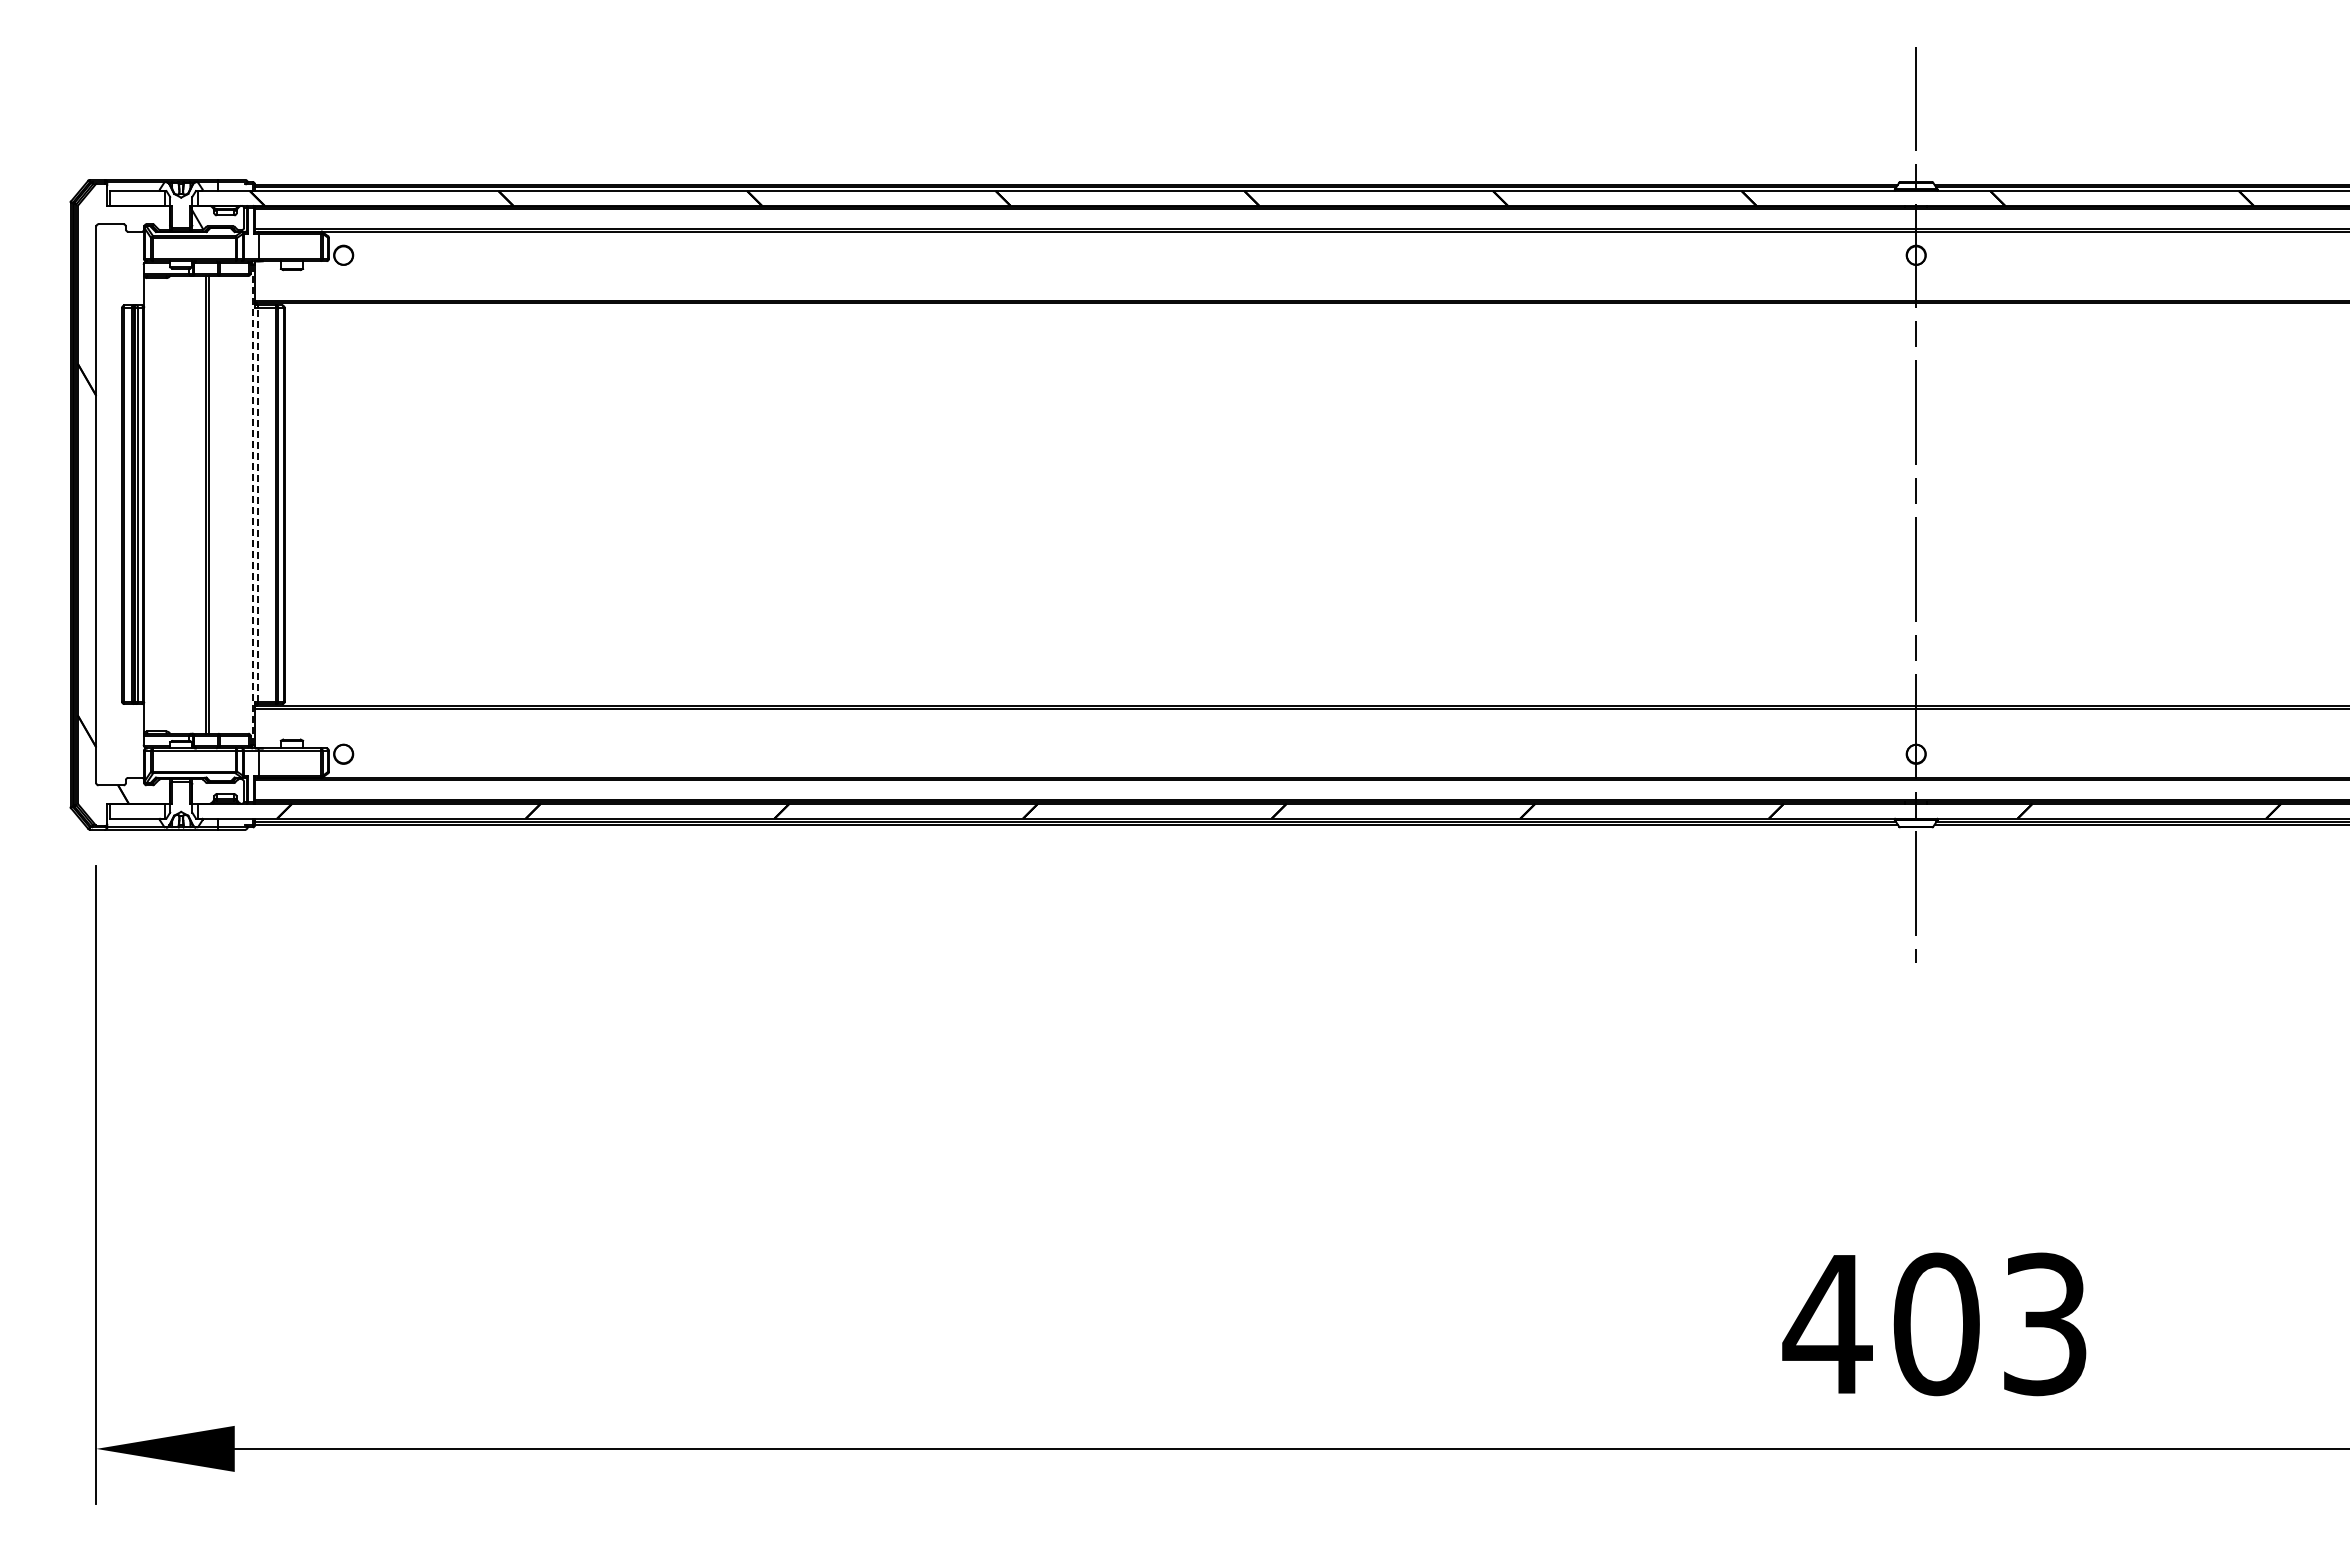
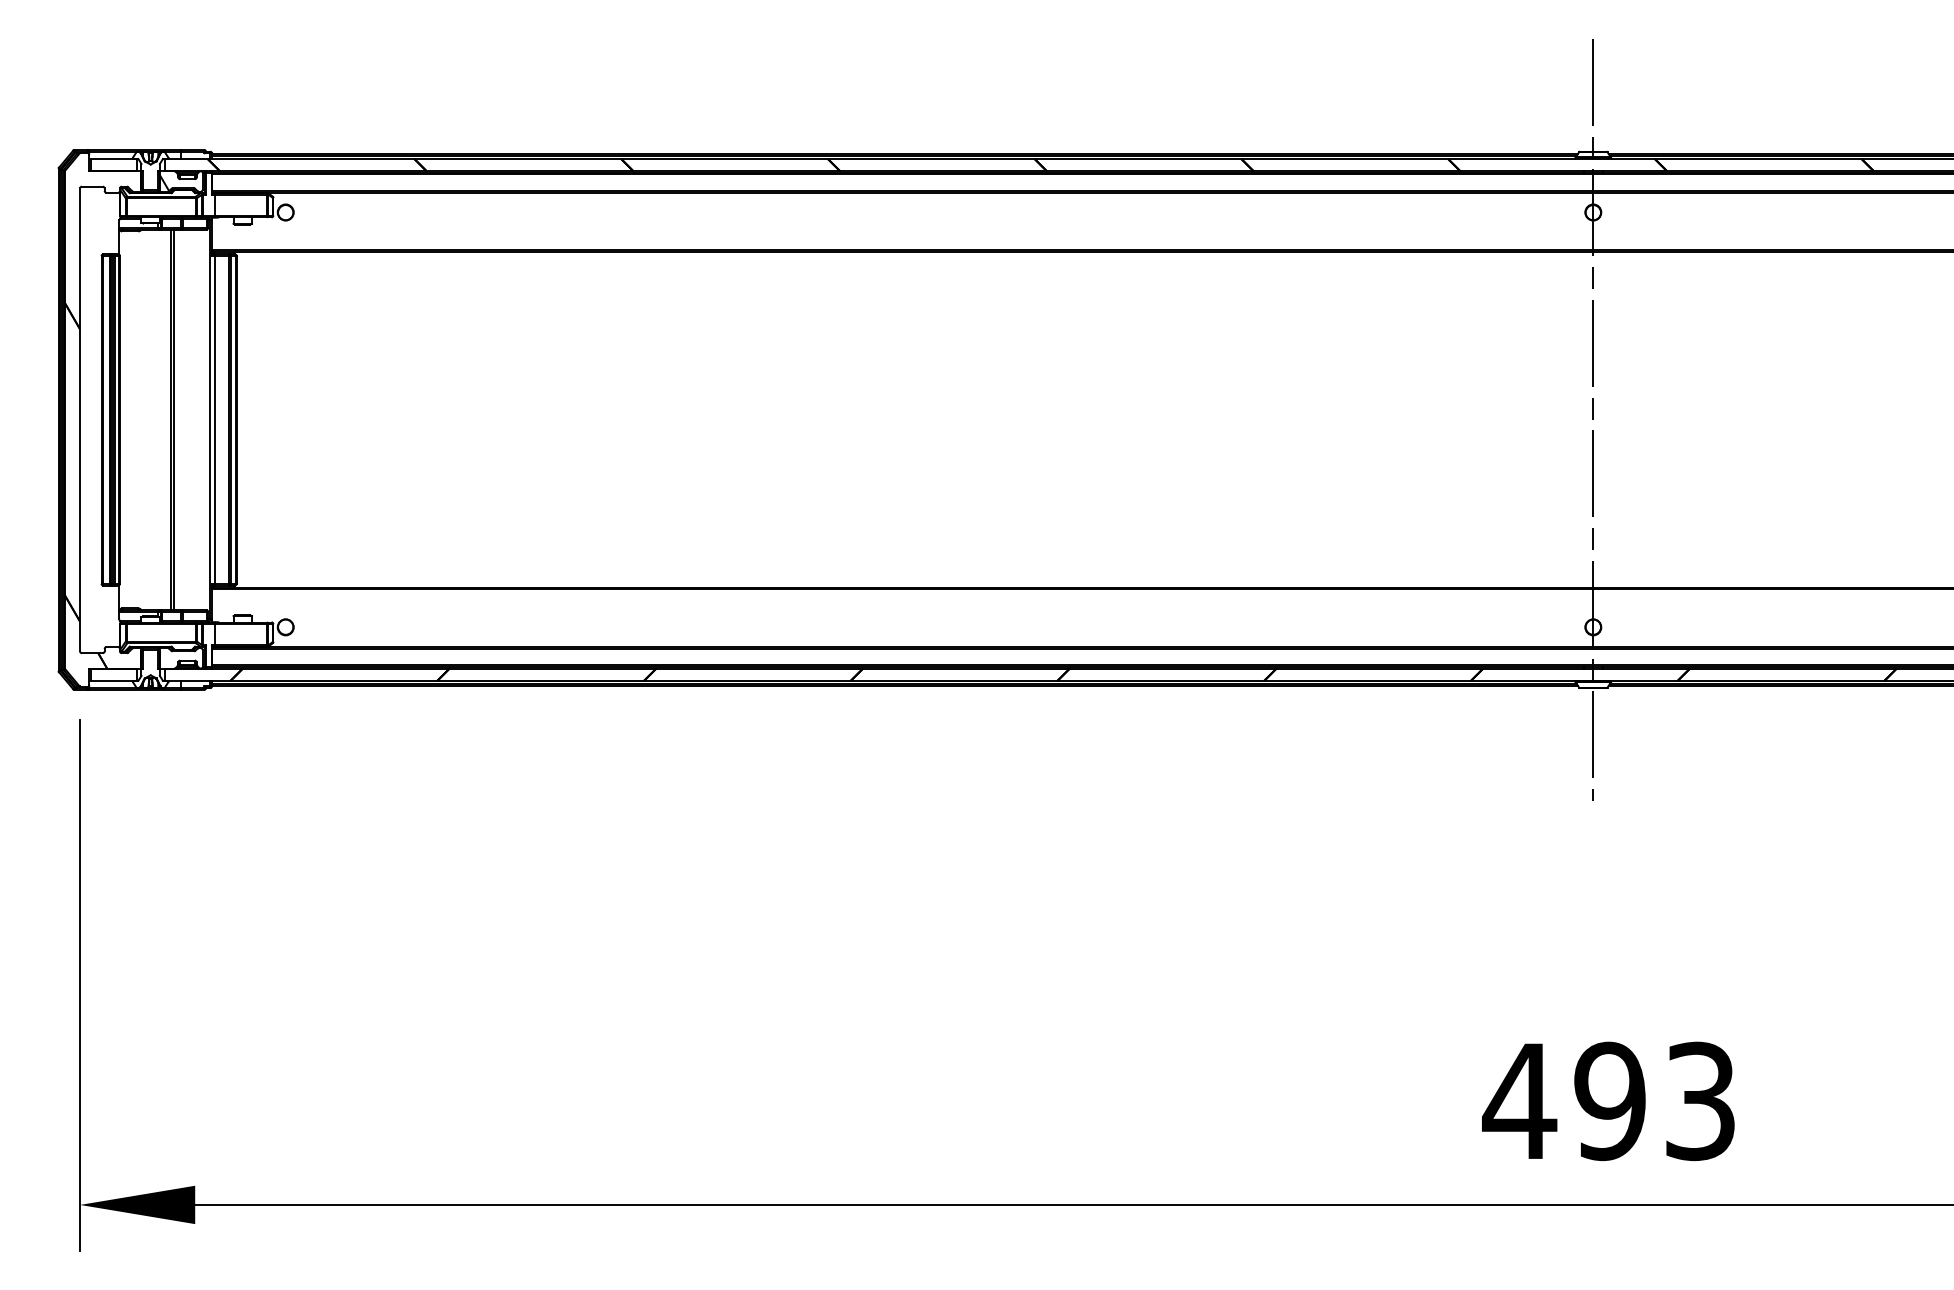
line: (252, 504) -> (209, 419), dashed -> solid
line: (258, 504) -> (214, 419), dashed -> solid
text: (1936, 1324) -> (1610, 1101), 403 -> 493

